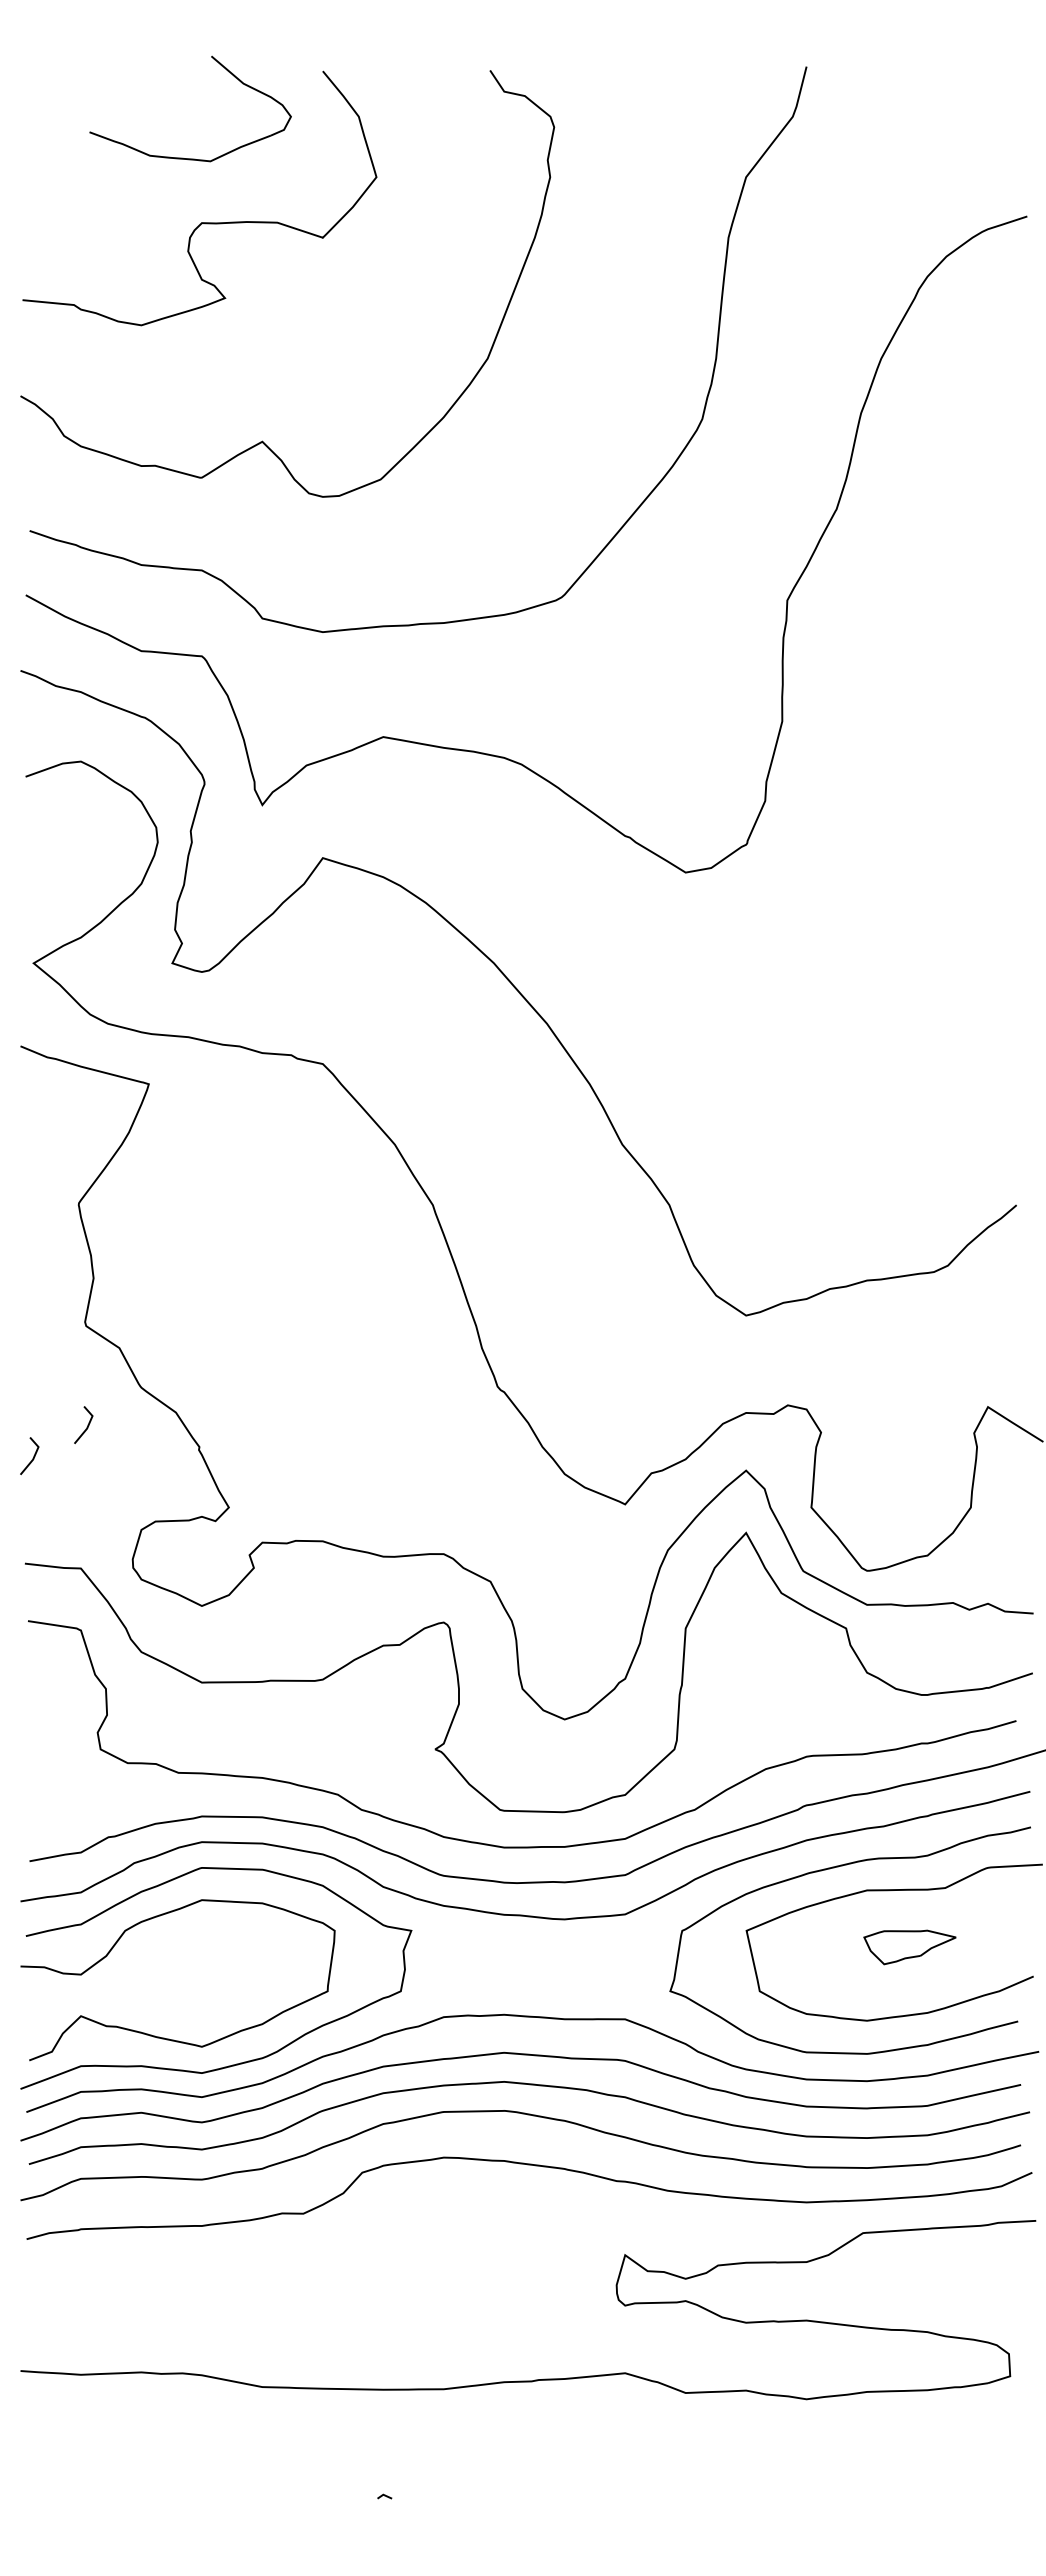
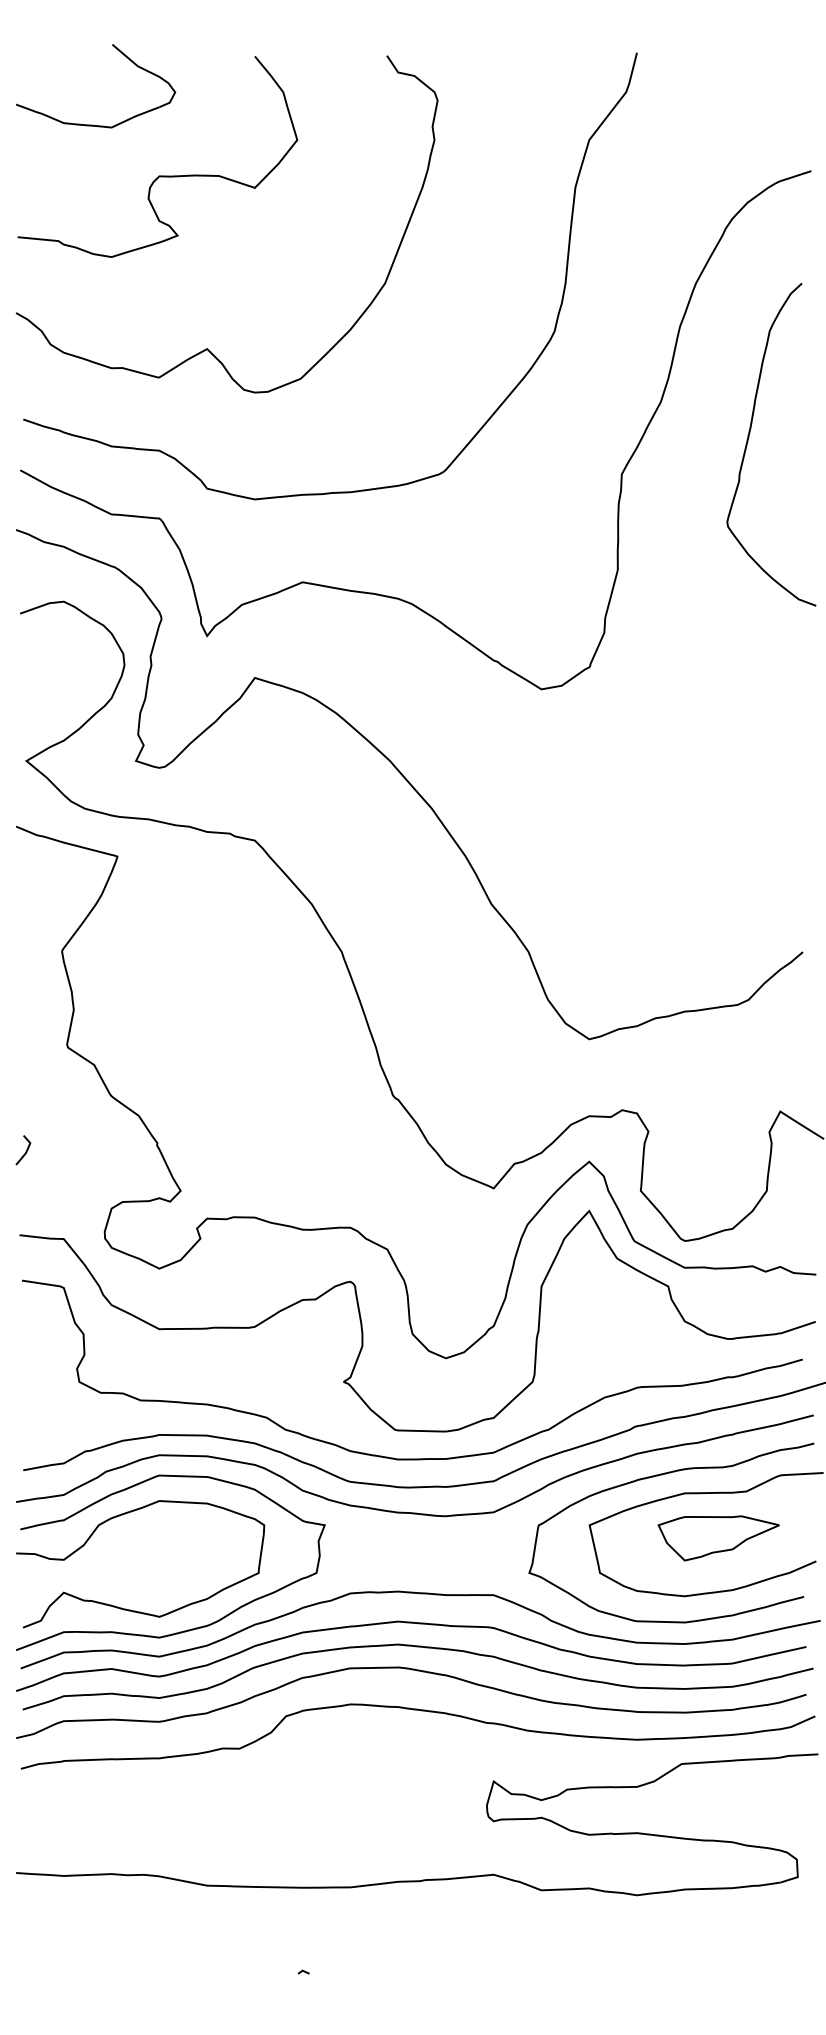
part: (183, 157) -> (90, 124), moved
curve: (948, 554) -> (749, 438), added
line: (86, 1427) -> (68, 1127), removed
part: (909, 1947) -> (718, 1538), size x1.67

